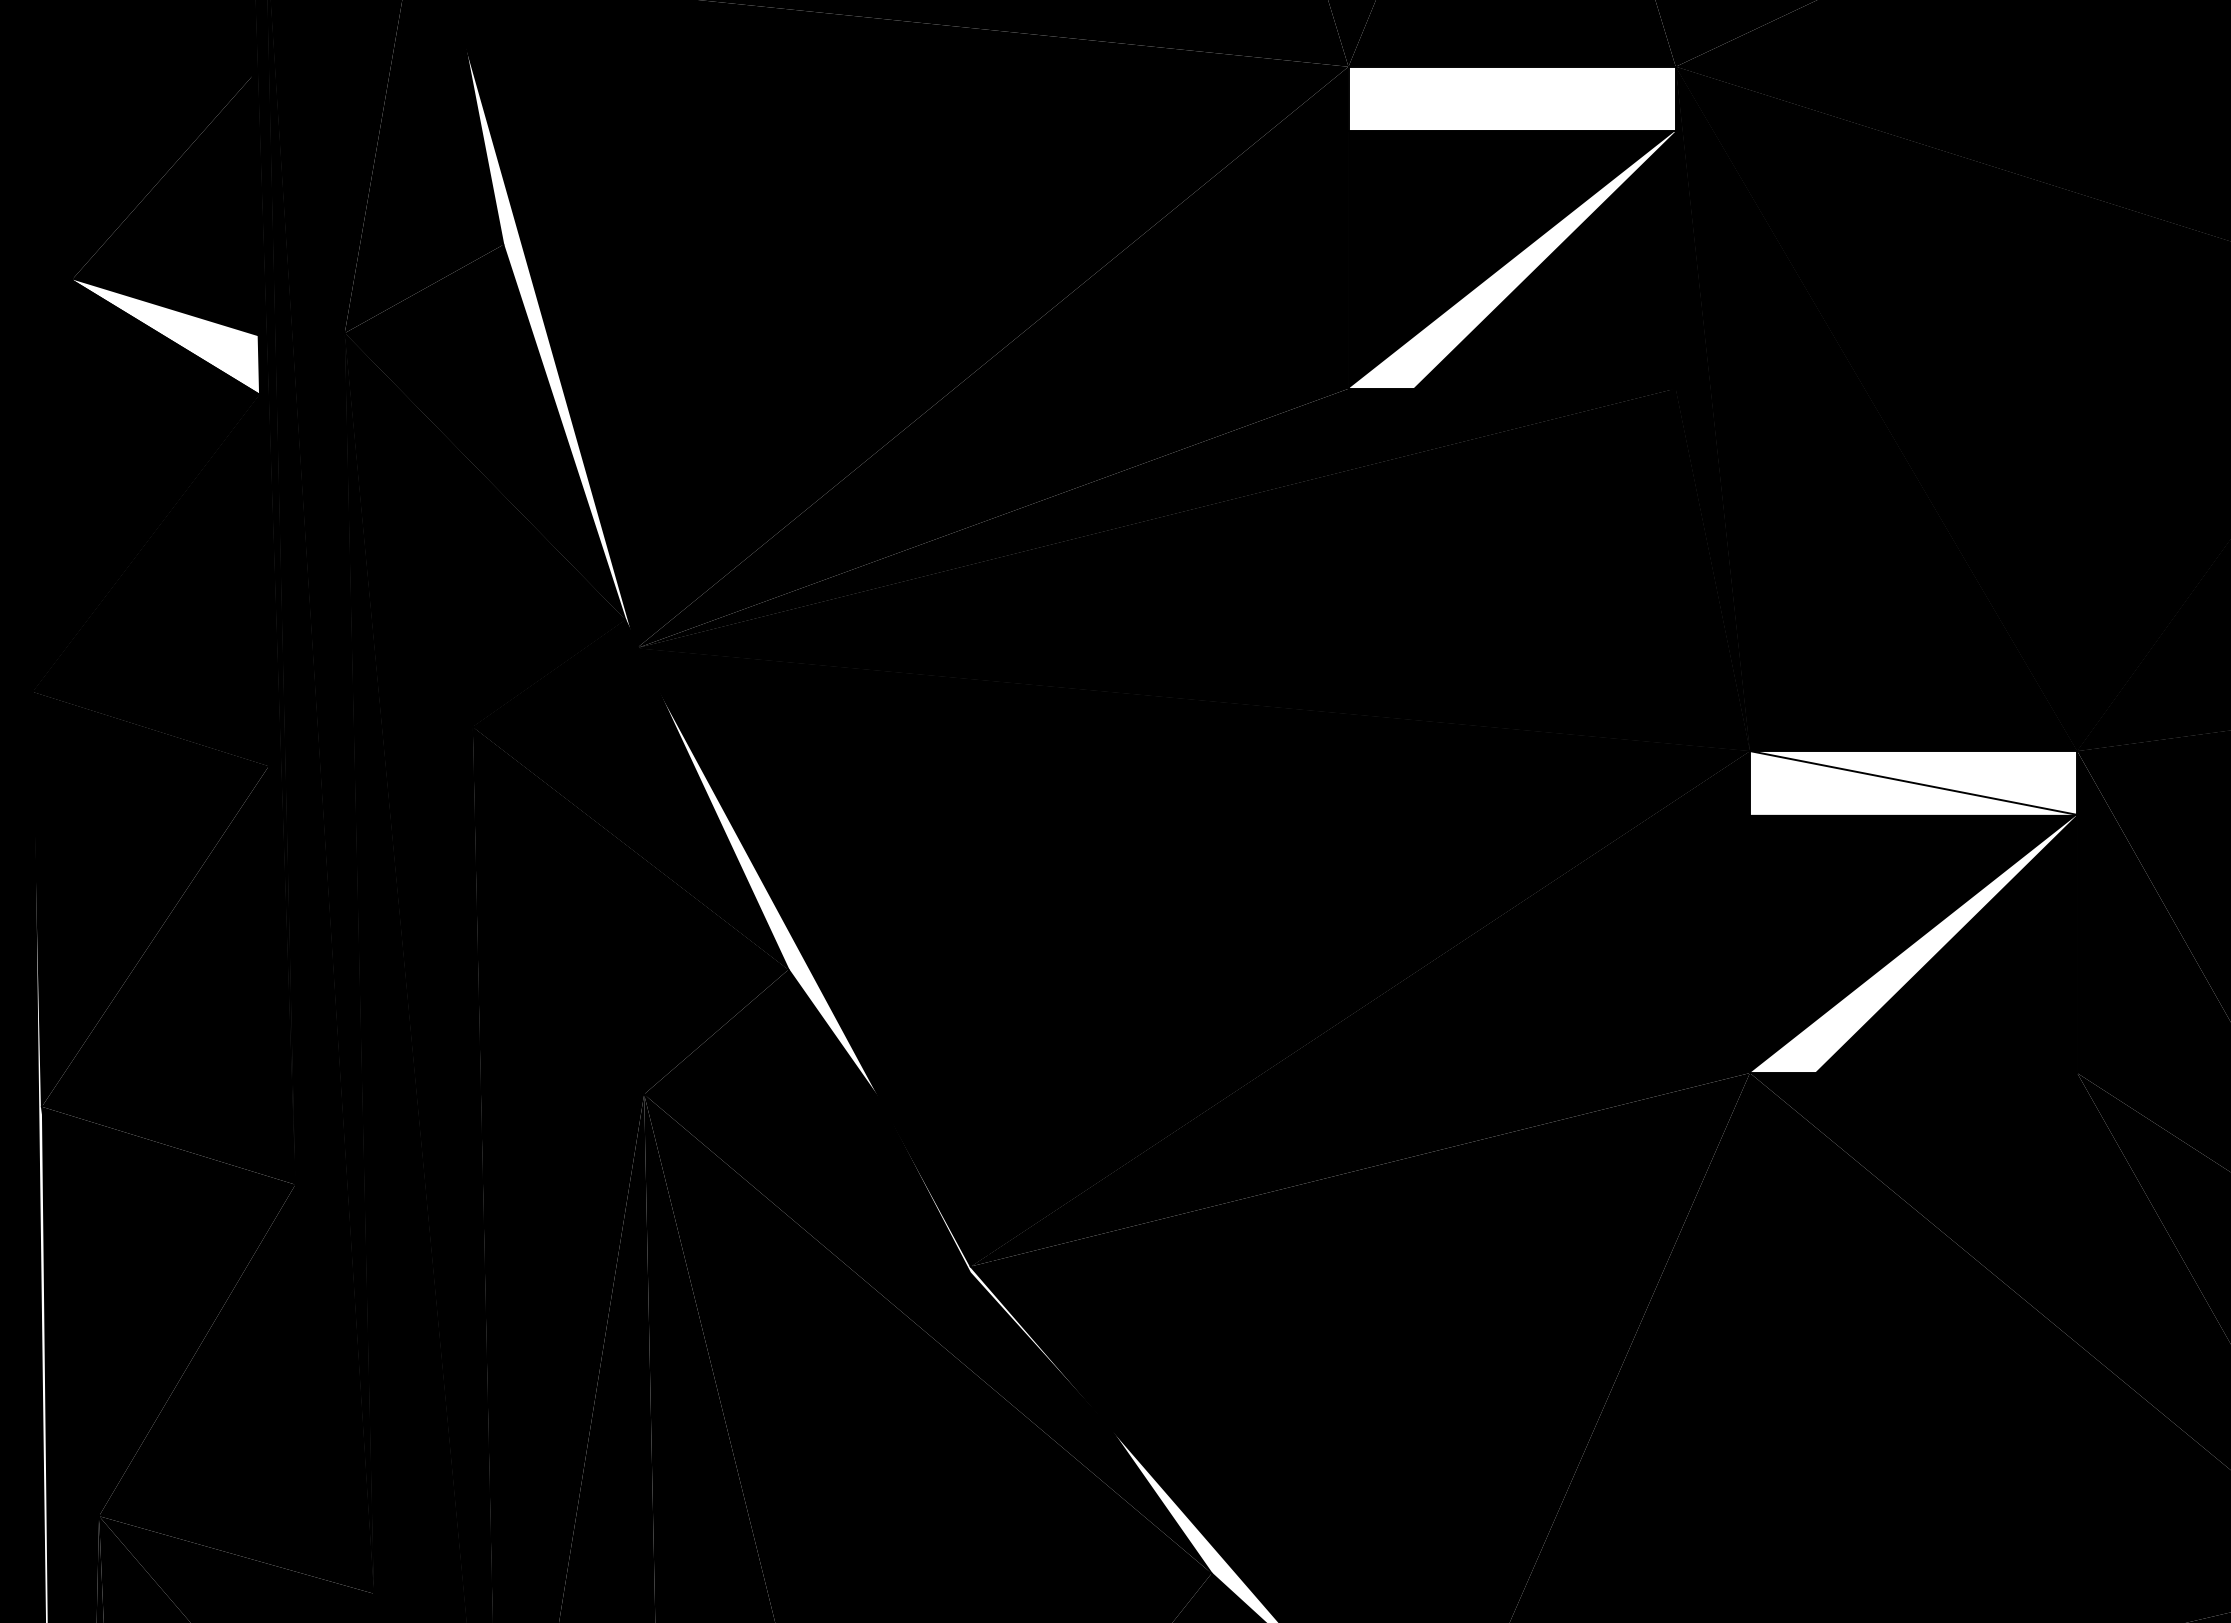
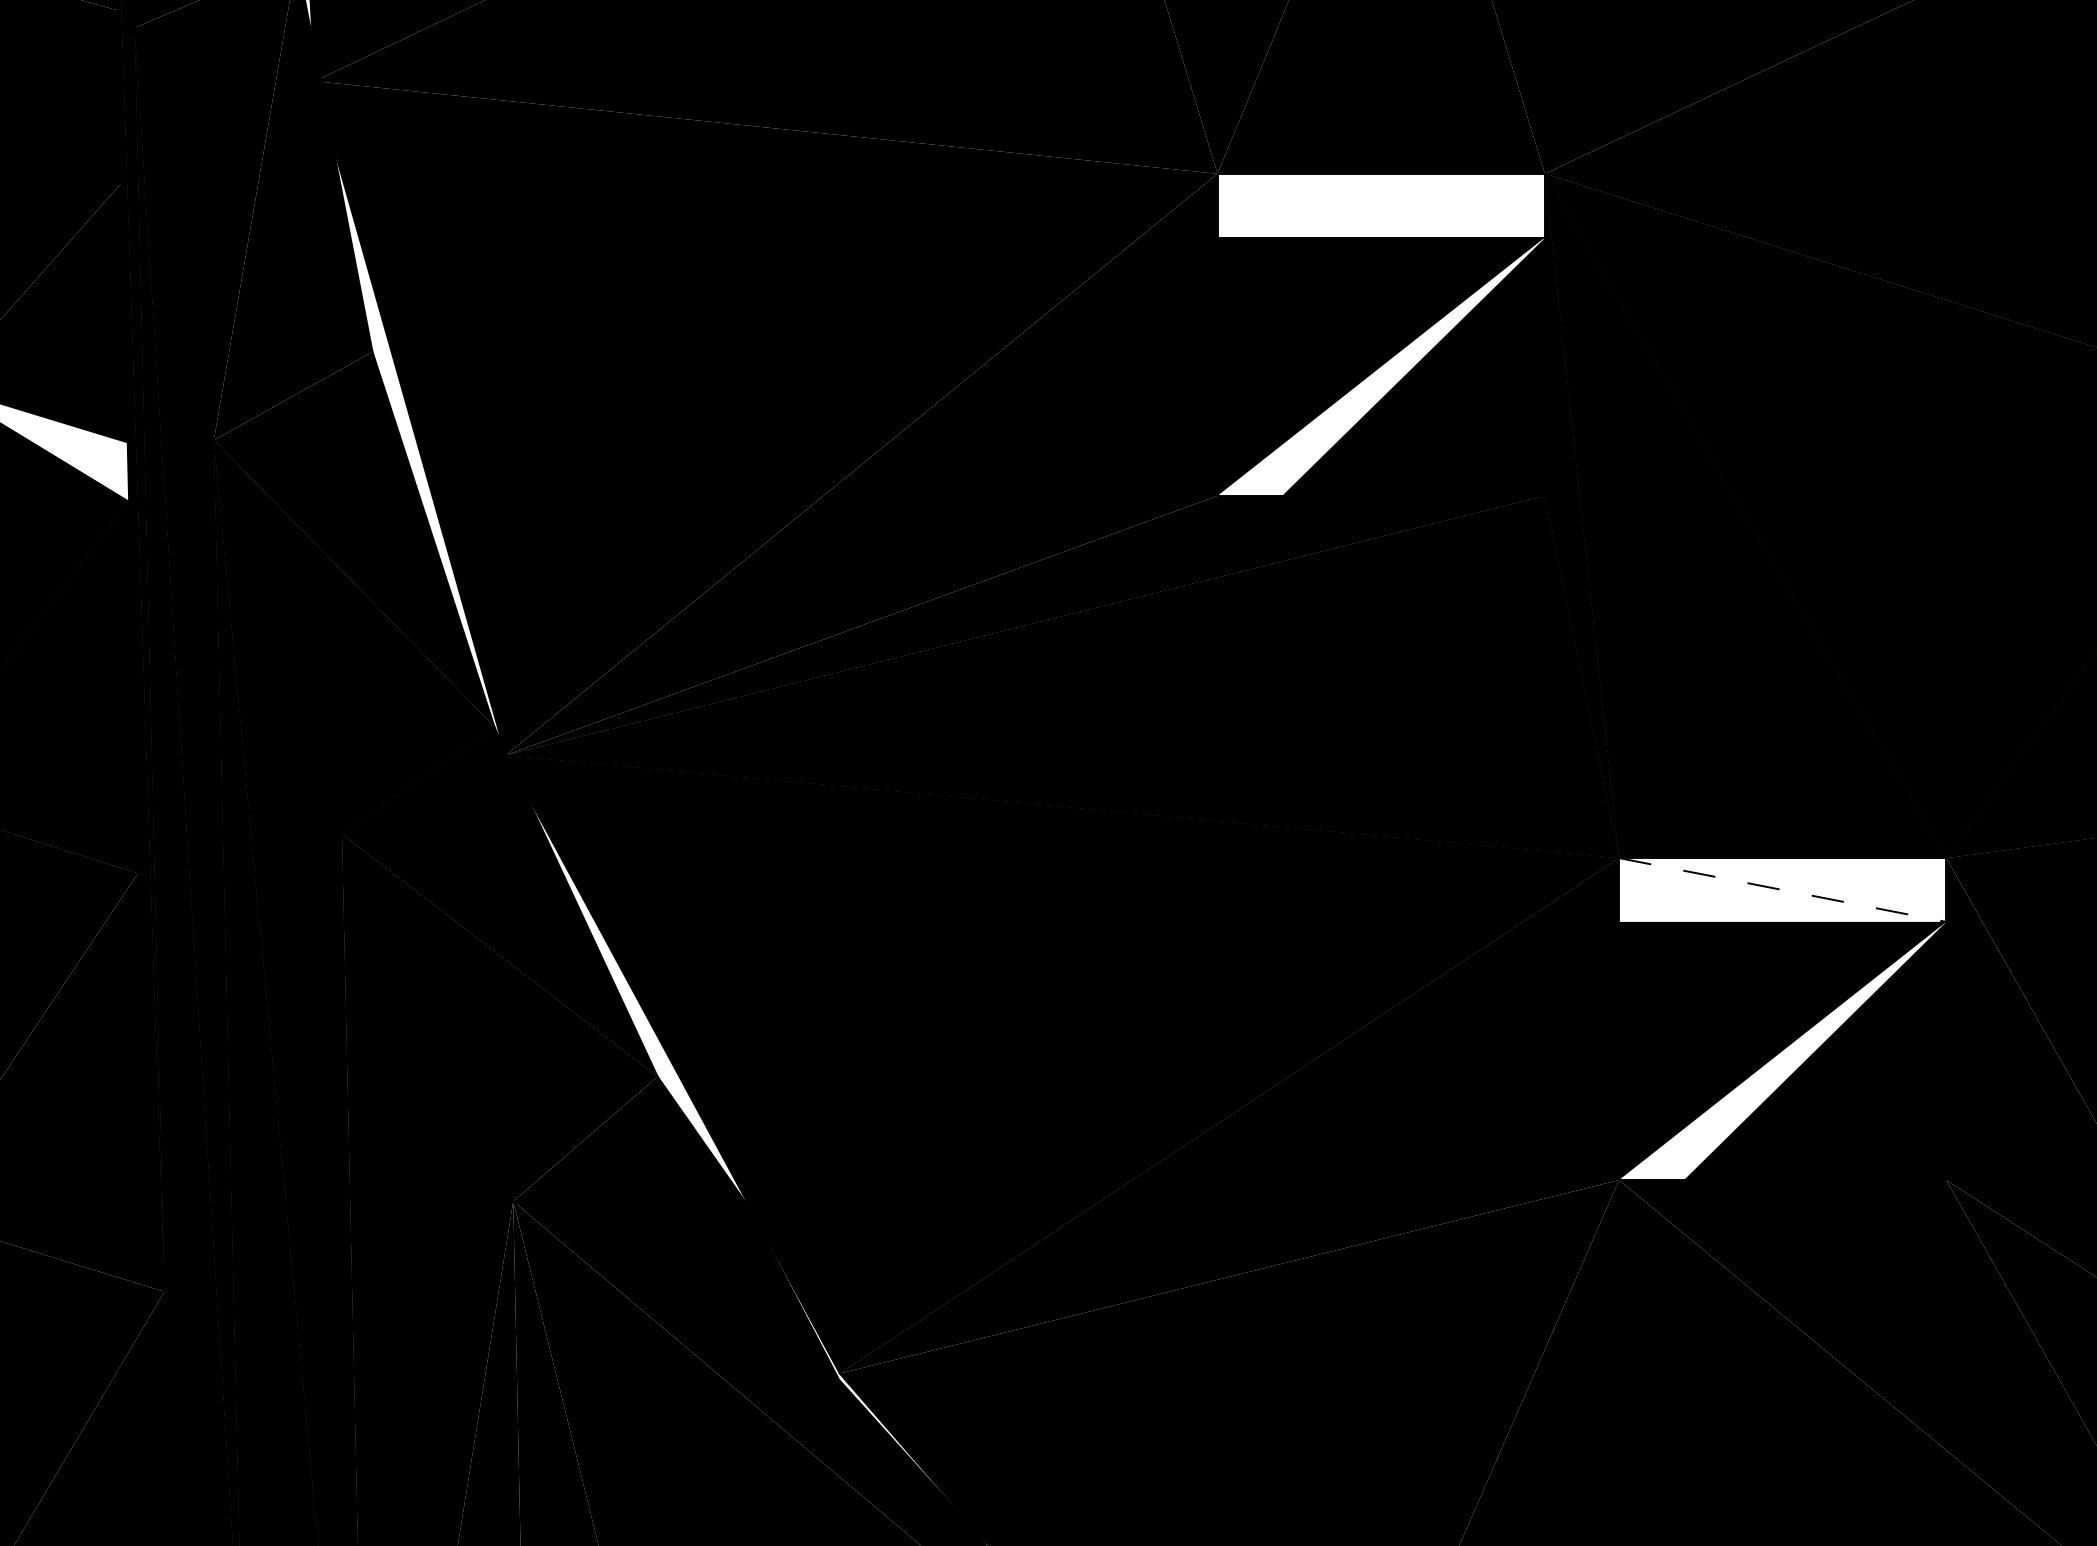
line: (1913, 782) -> (1782, 889), solid -> dashed

